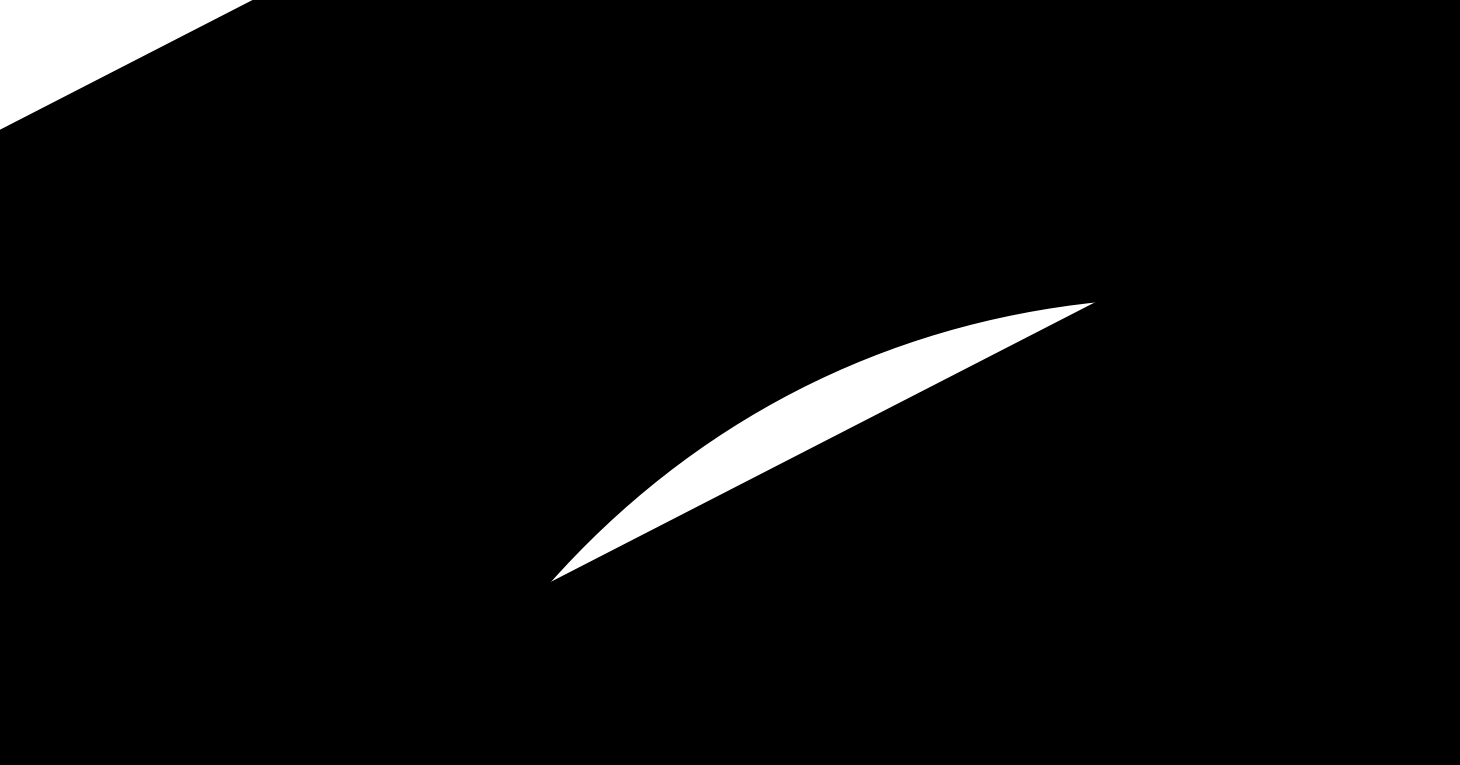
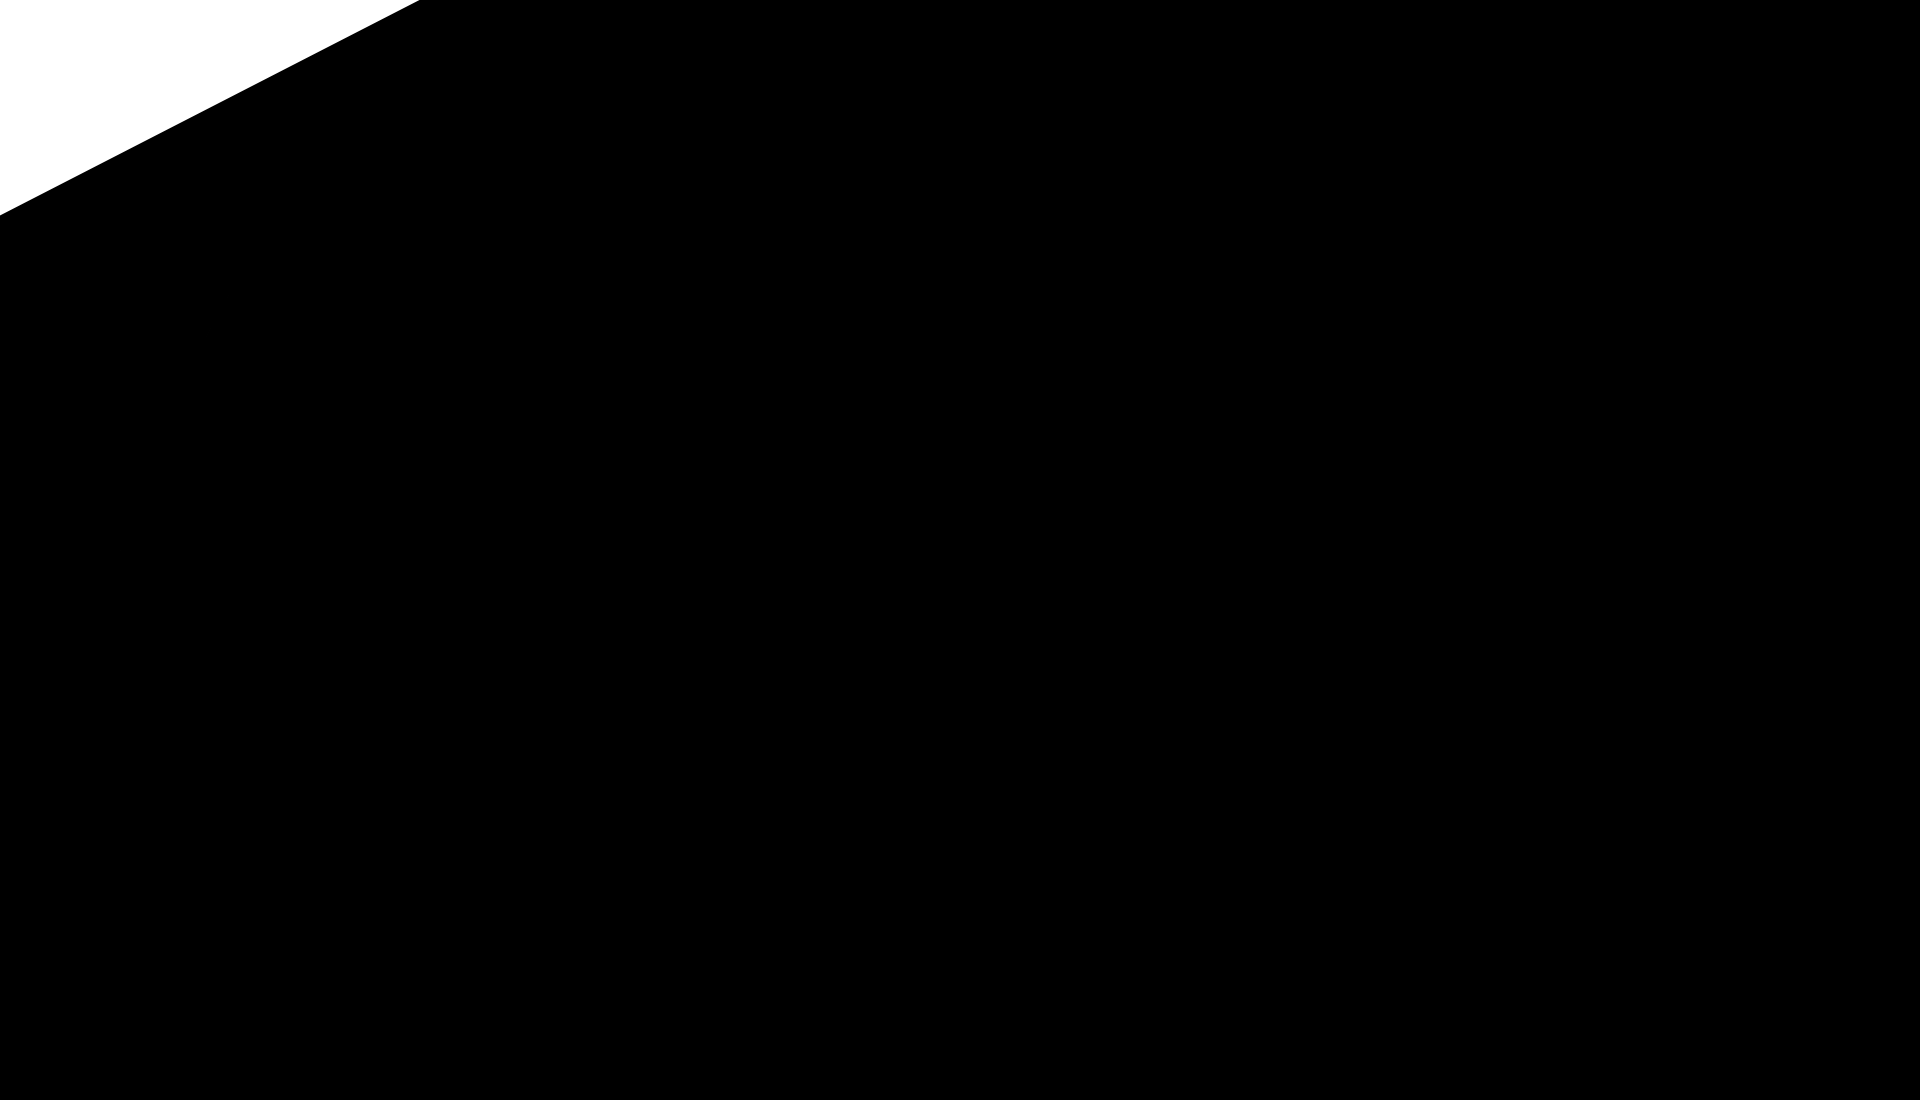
fill: (823, 442) -> (989, 554), added

